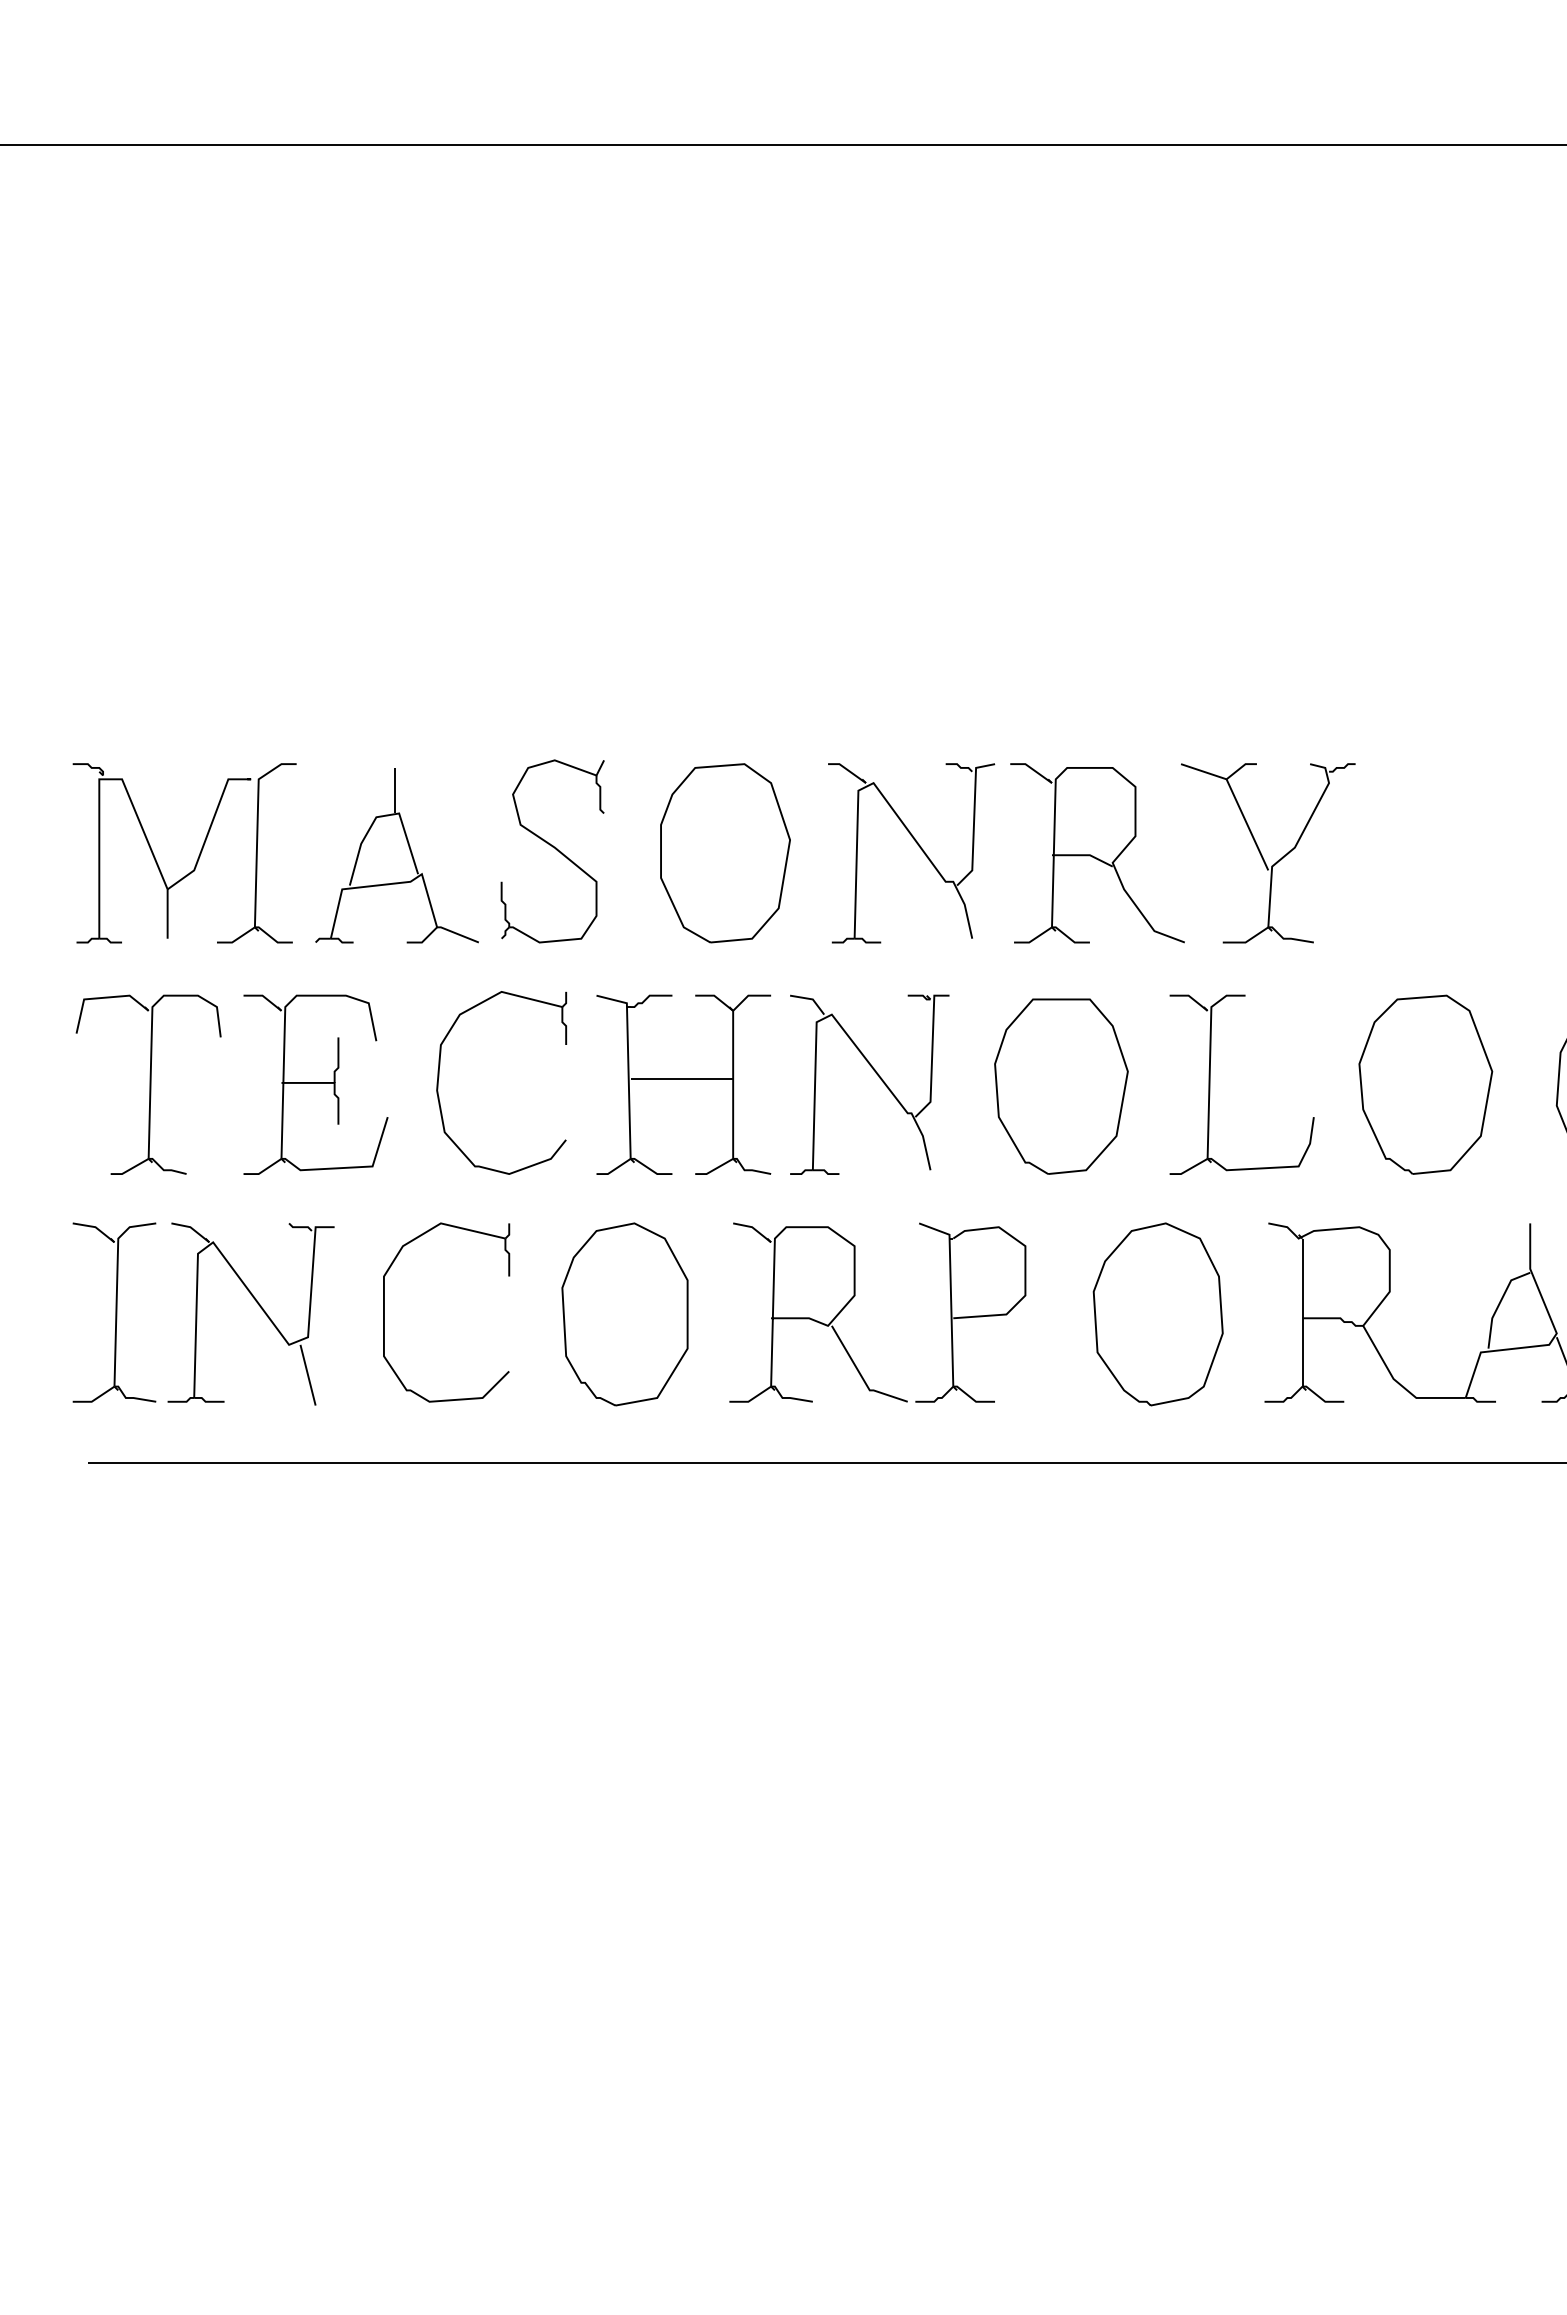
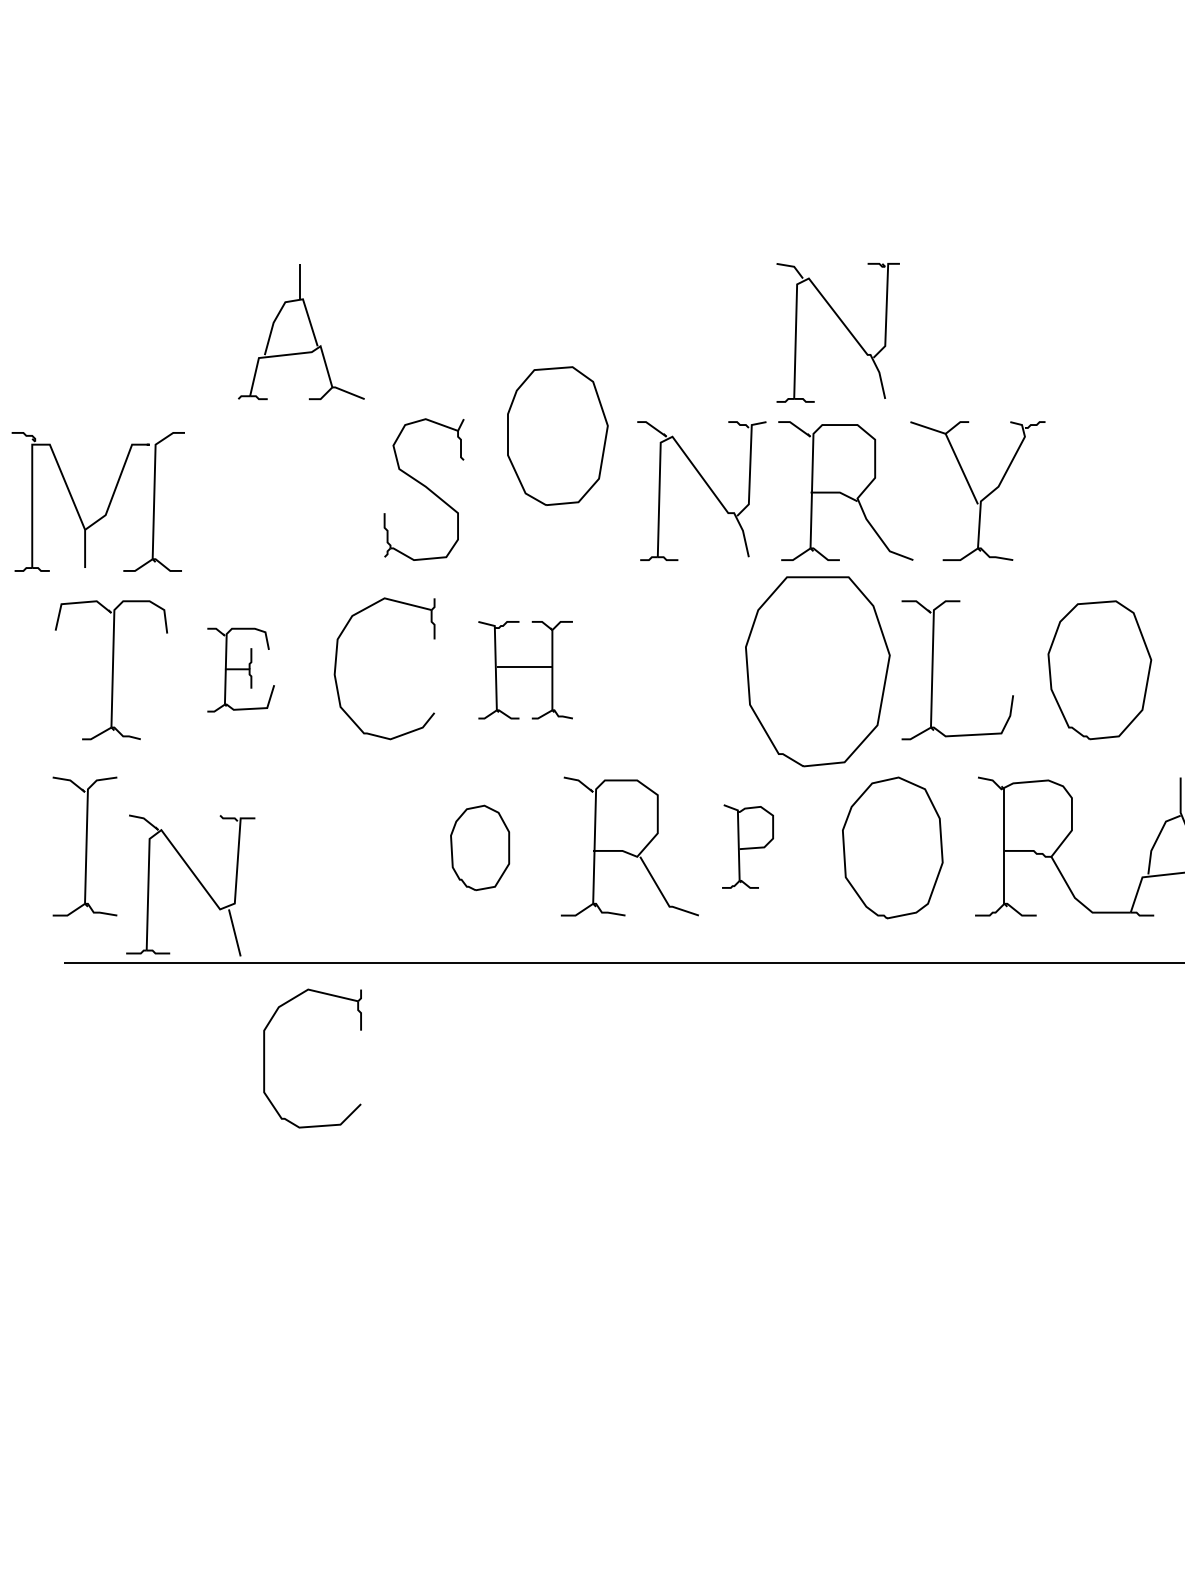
part: (409, 850) -> (311, 327), moved
part: (725, 853) -> (557, 436), moved
part: (196, 860) -> (107, 507), moved
part: (879, 1078) -> (845, 327), moved
part: (315, 1084) -> (240, 670), size x0.6
part: (683, 1084) -> (525, 670), size x0.7
part: (1061, 1086) -> (817, 671), size x1.4
part: (258, 1305) -> (196, 878), moved
part: (384, 1312) -> (264, 1058), moved
part: (970, 1312) -> (747, 846), size x0.6
part: (624, 1314) -> (479, 848), size x0.6

